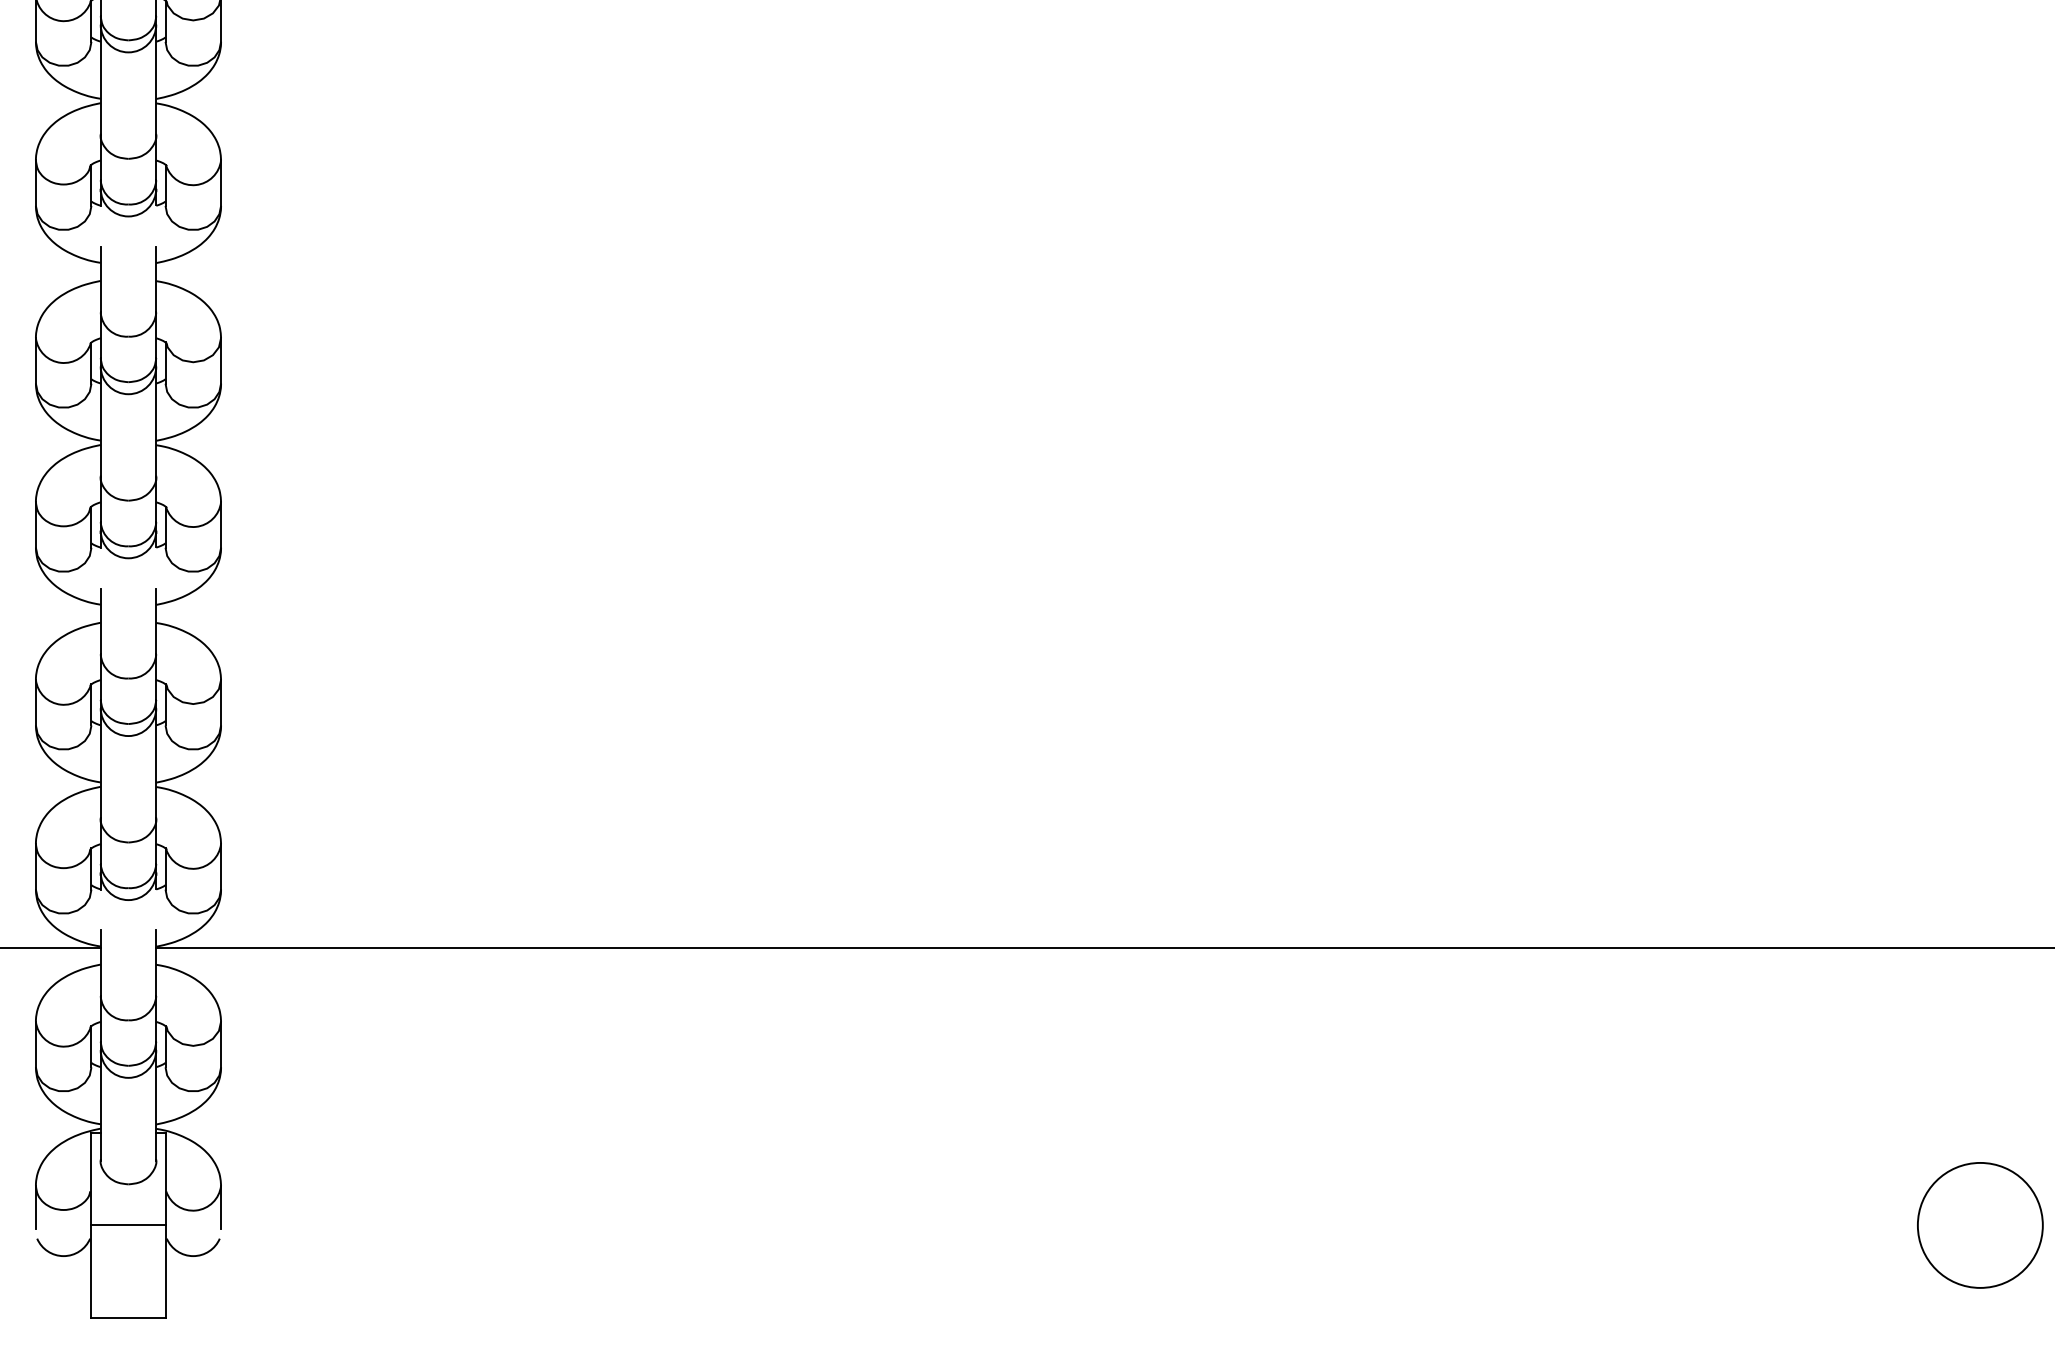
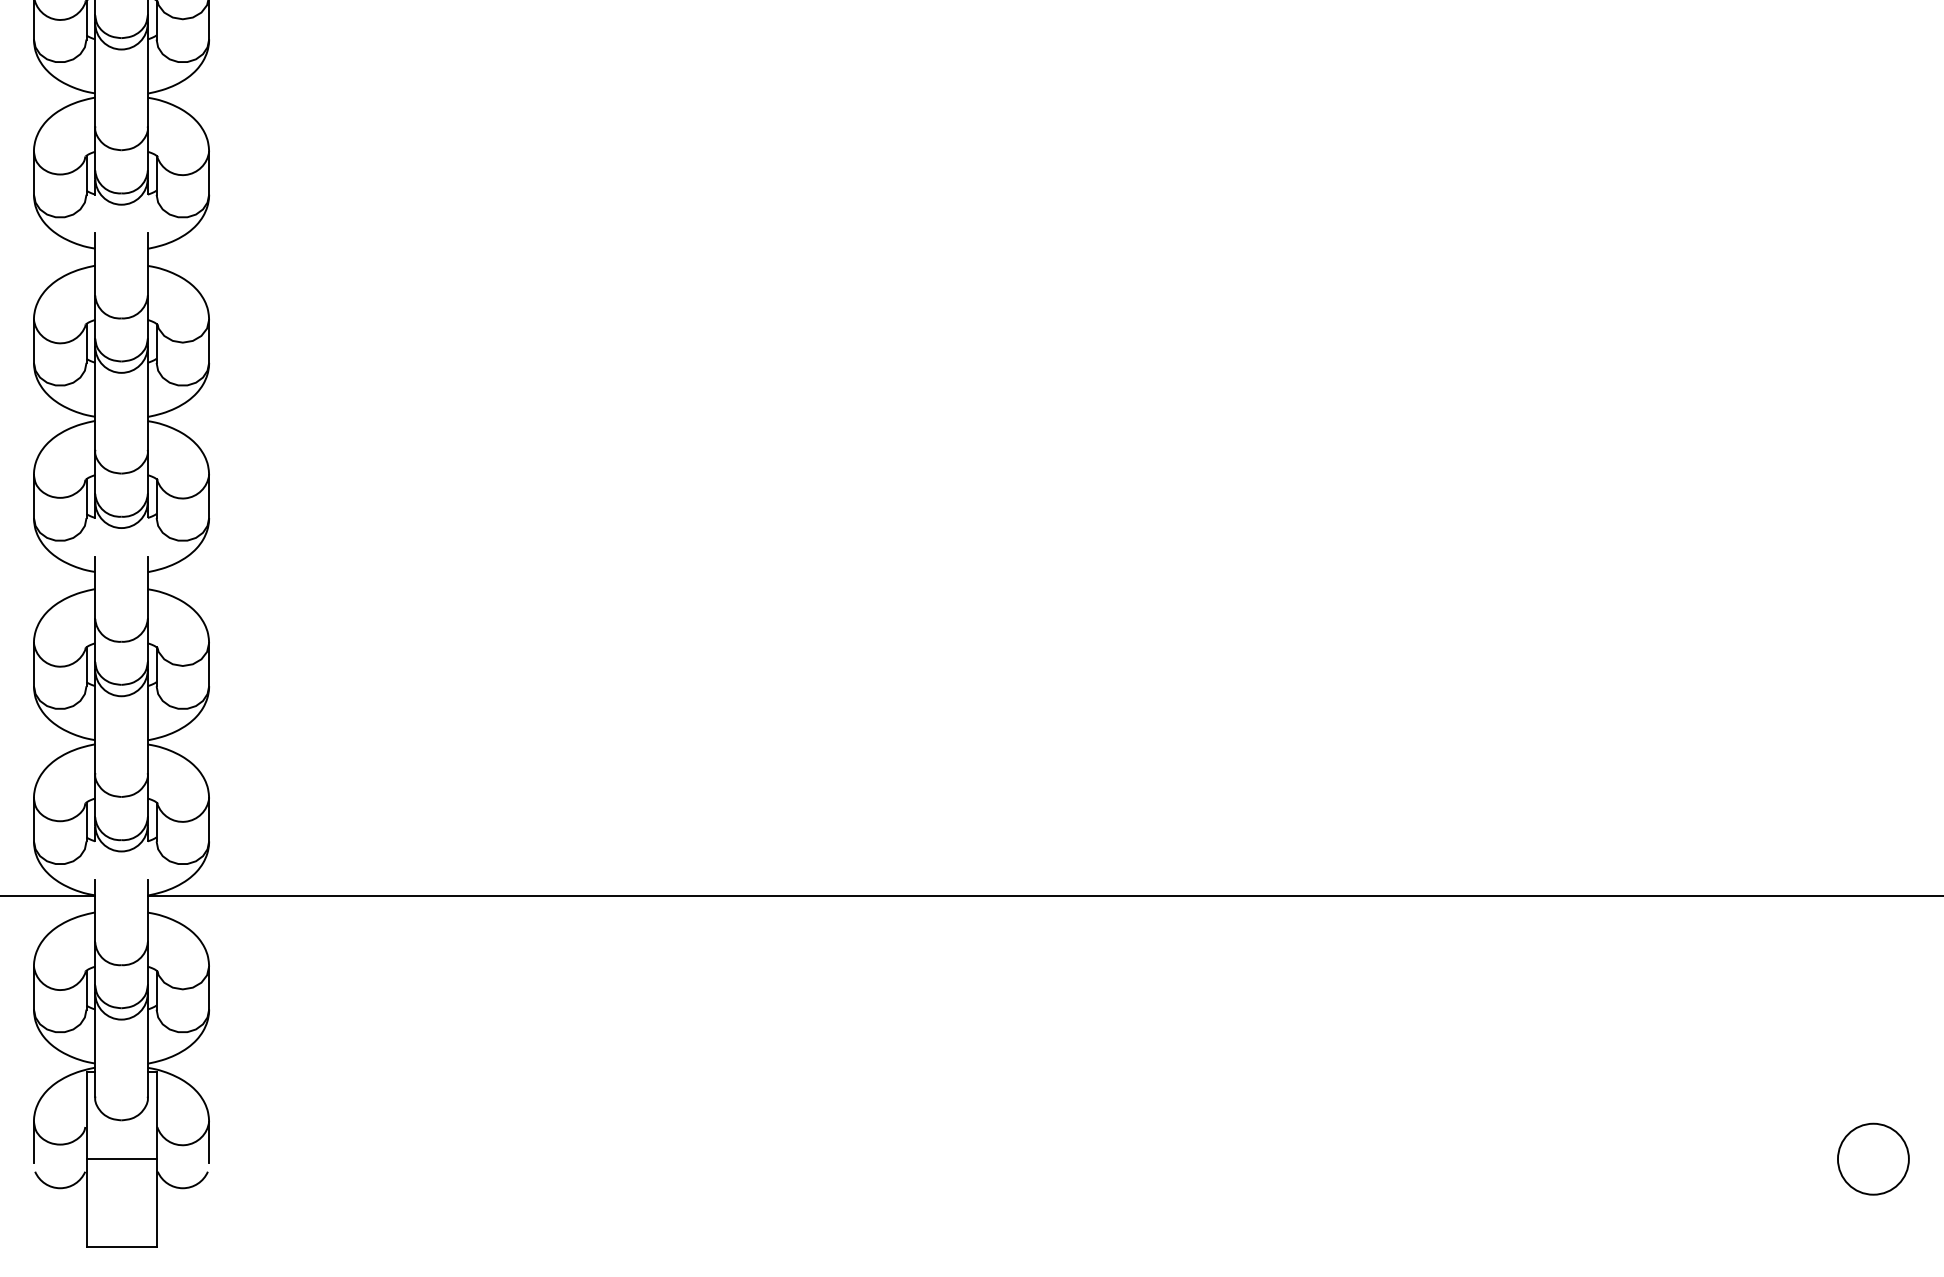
circle: (1980, 1225) -> (1873, 1159), size x0.6

